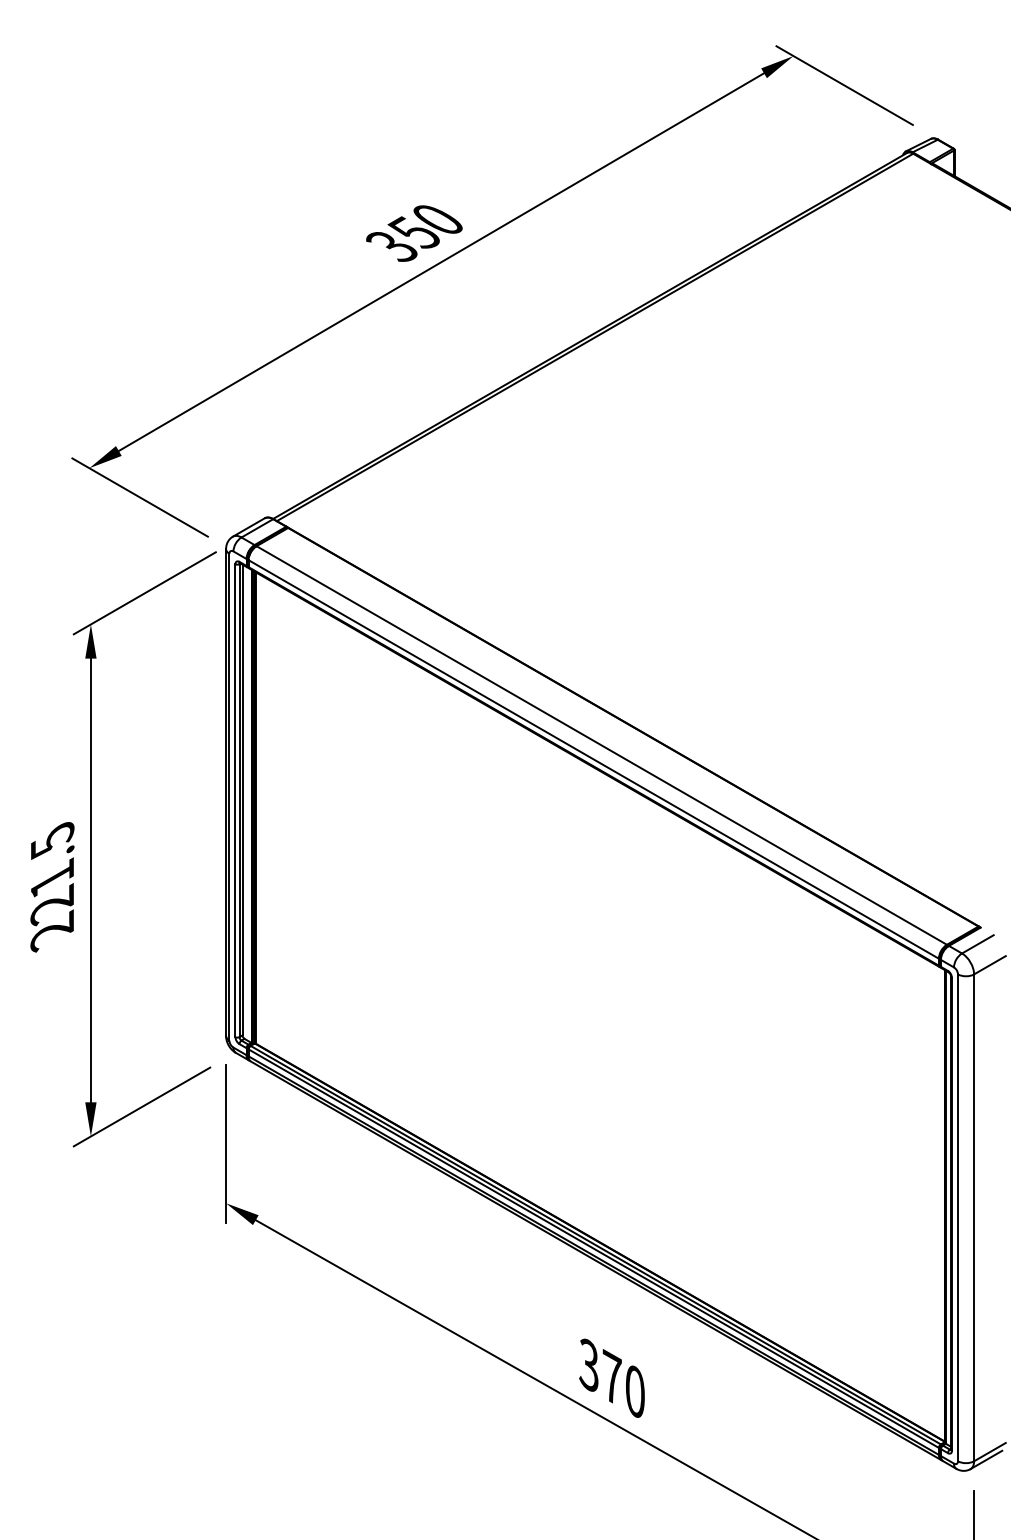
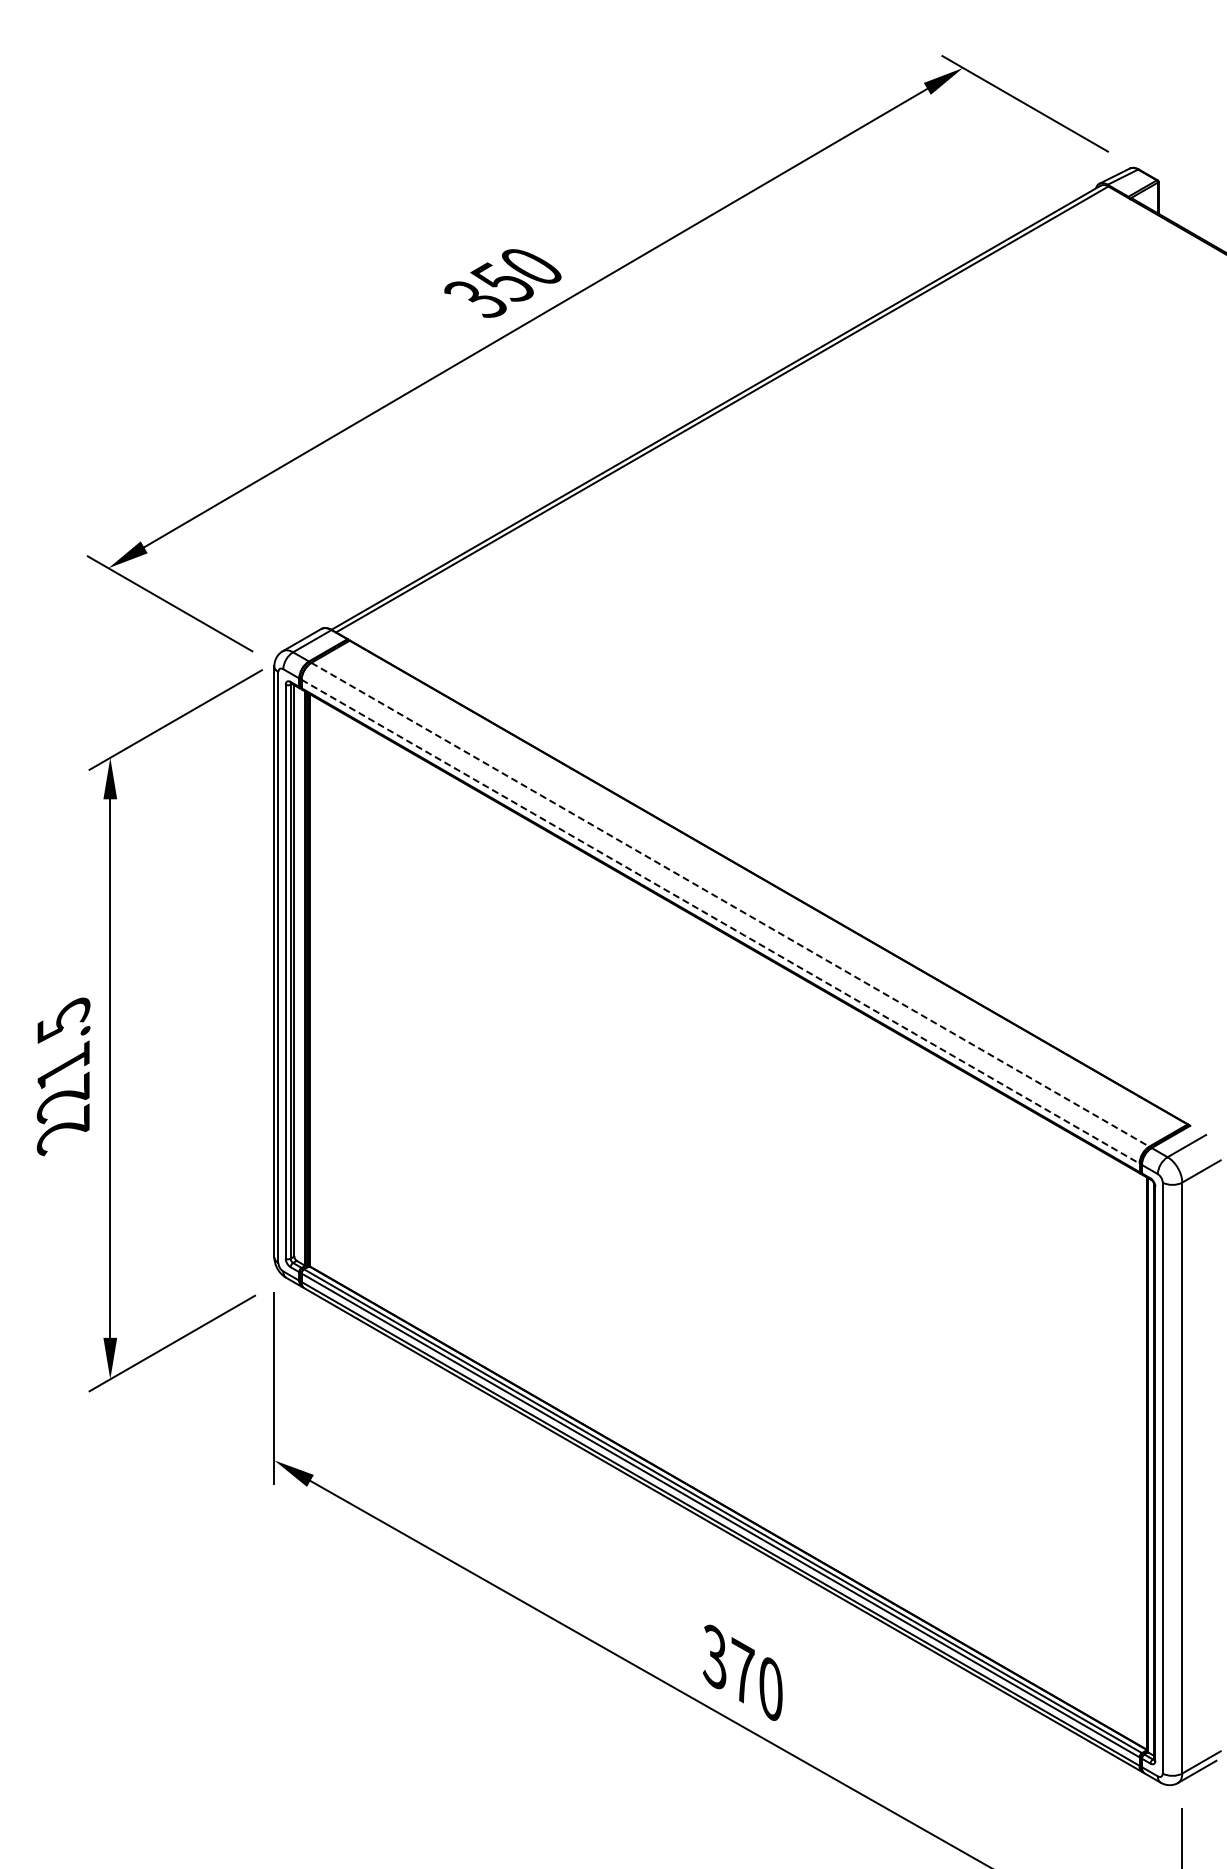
line: (601, 745) -> (730, 904), solid -> dashed
line: (593, 759) -> (720, 921), solid -> dashed

